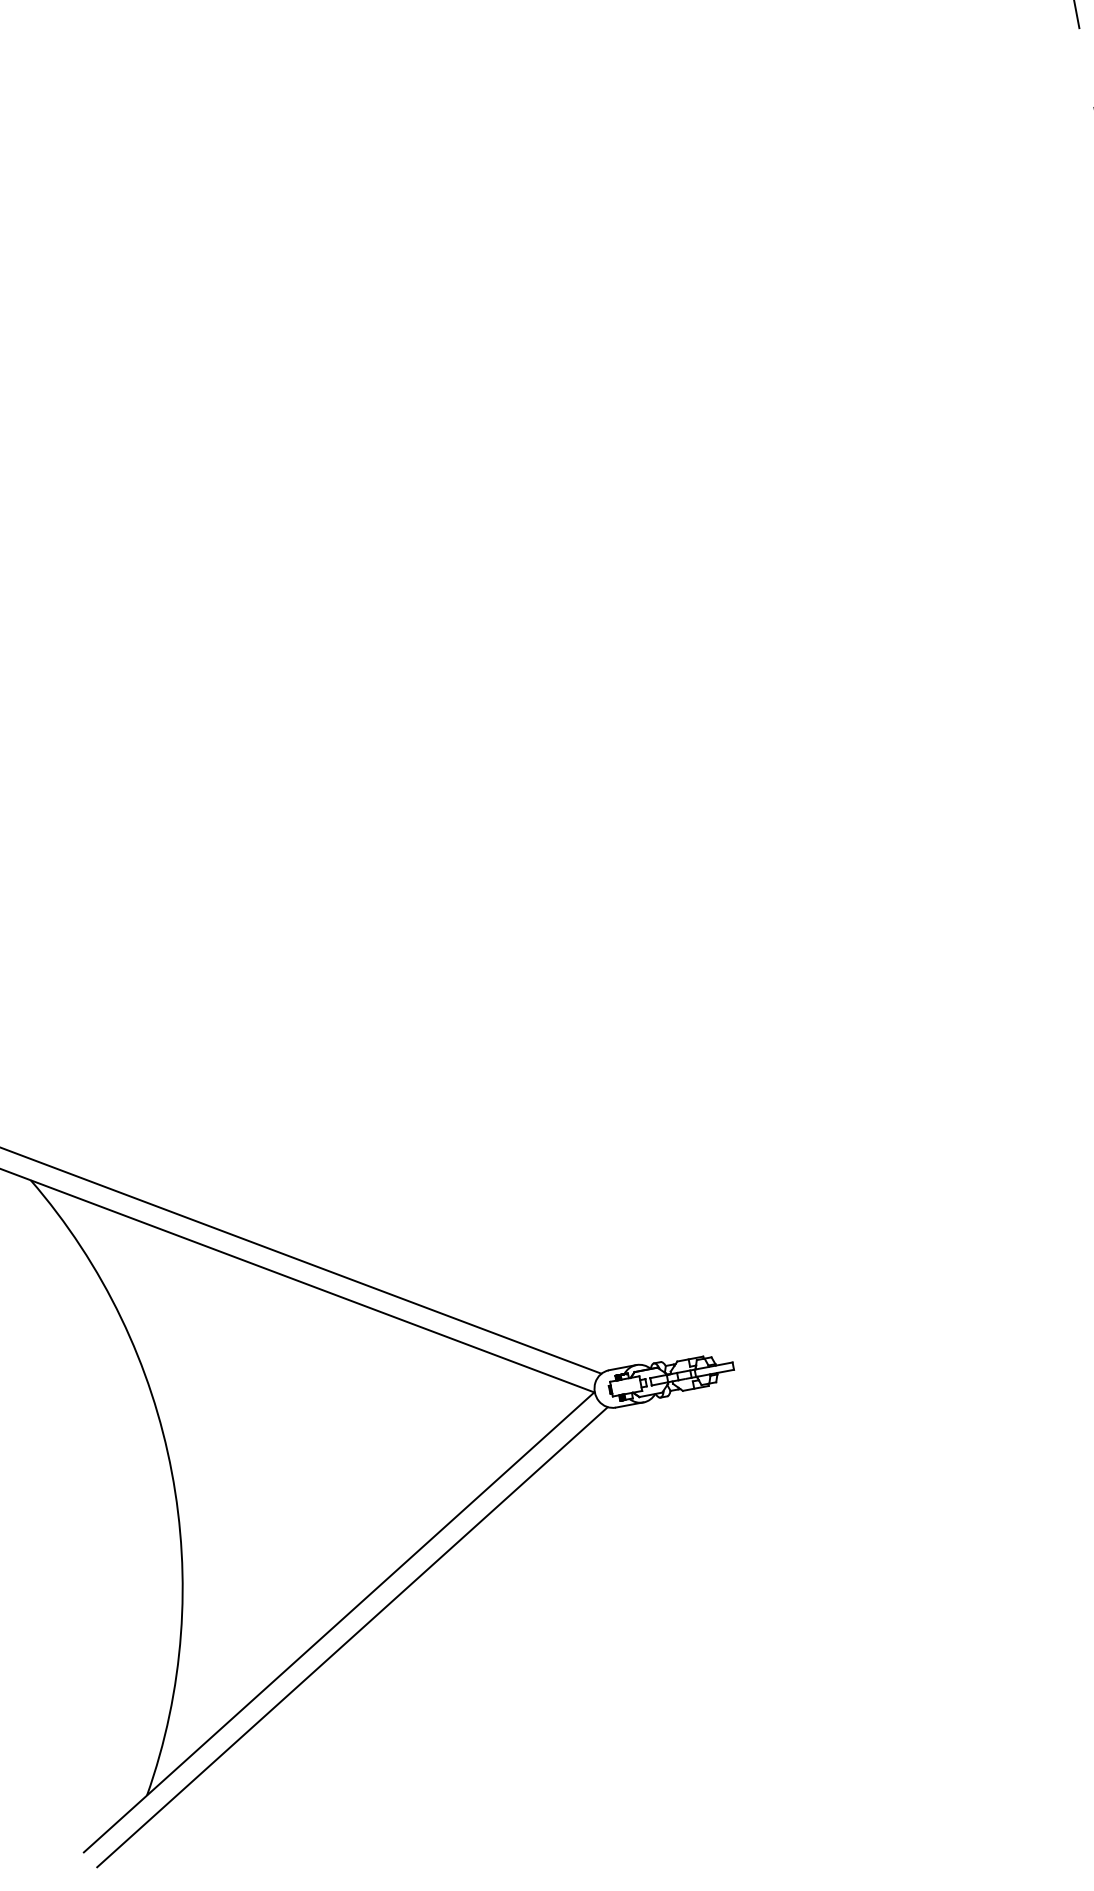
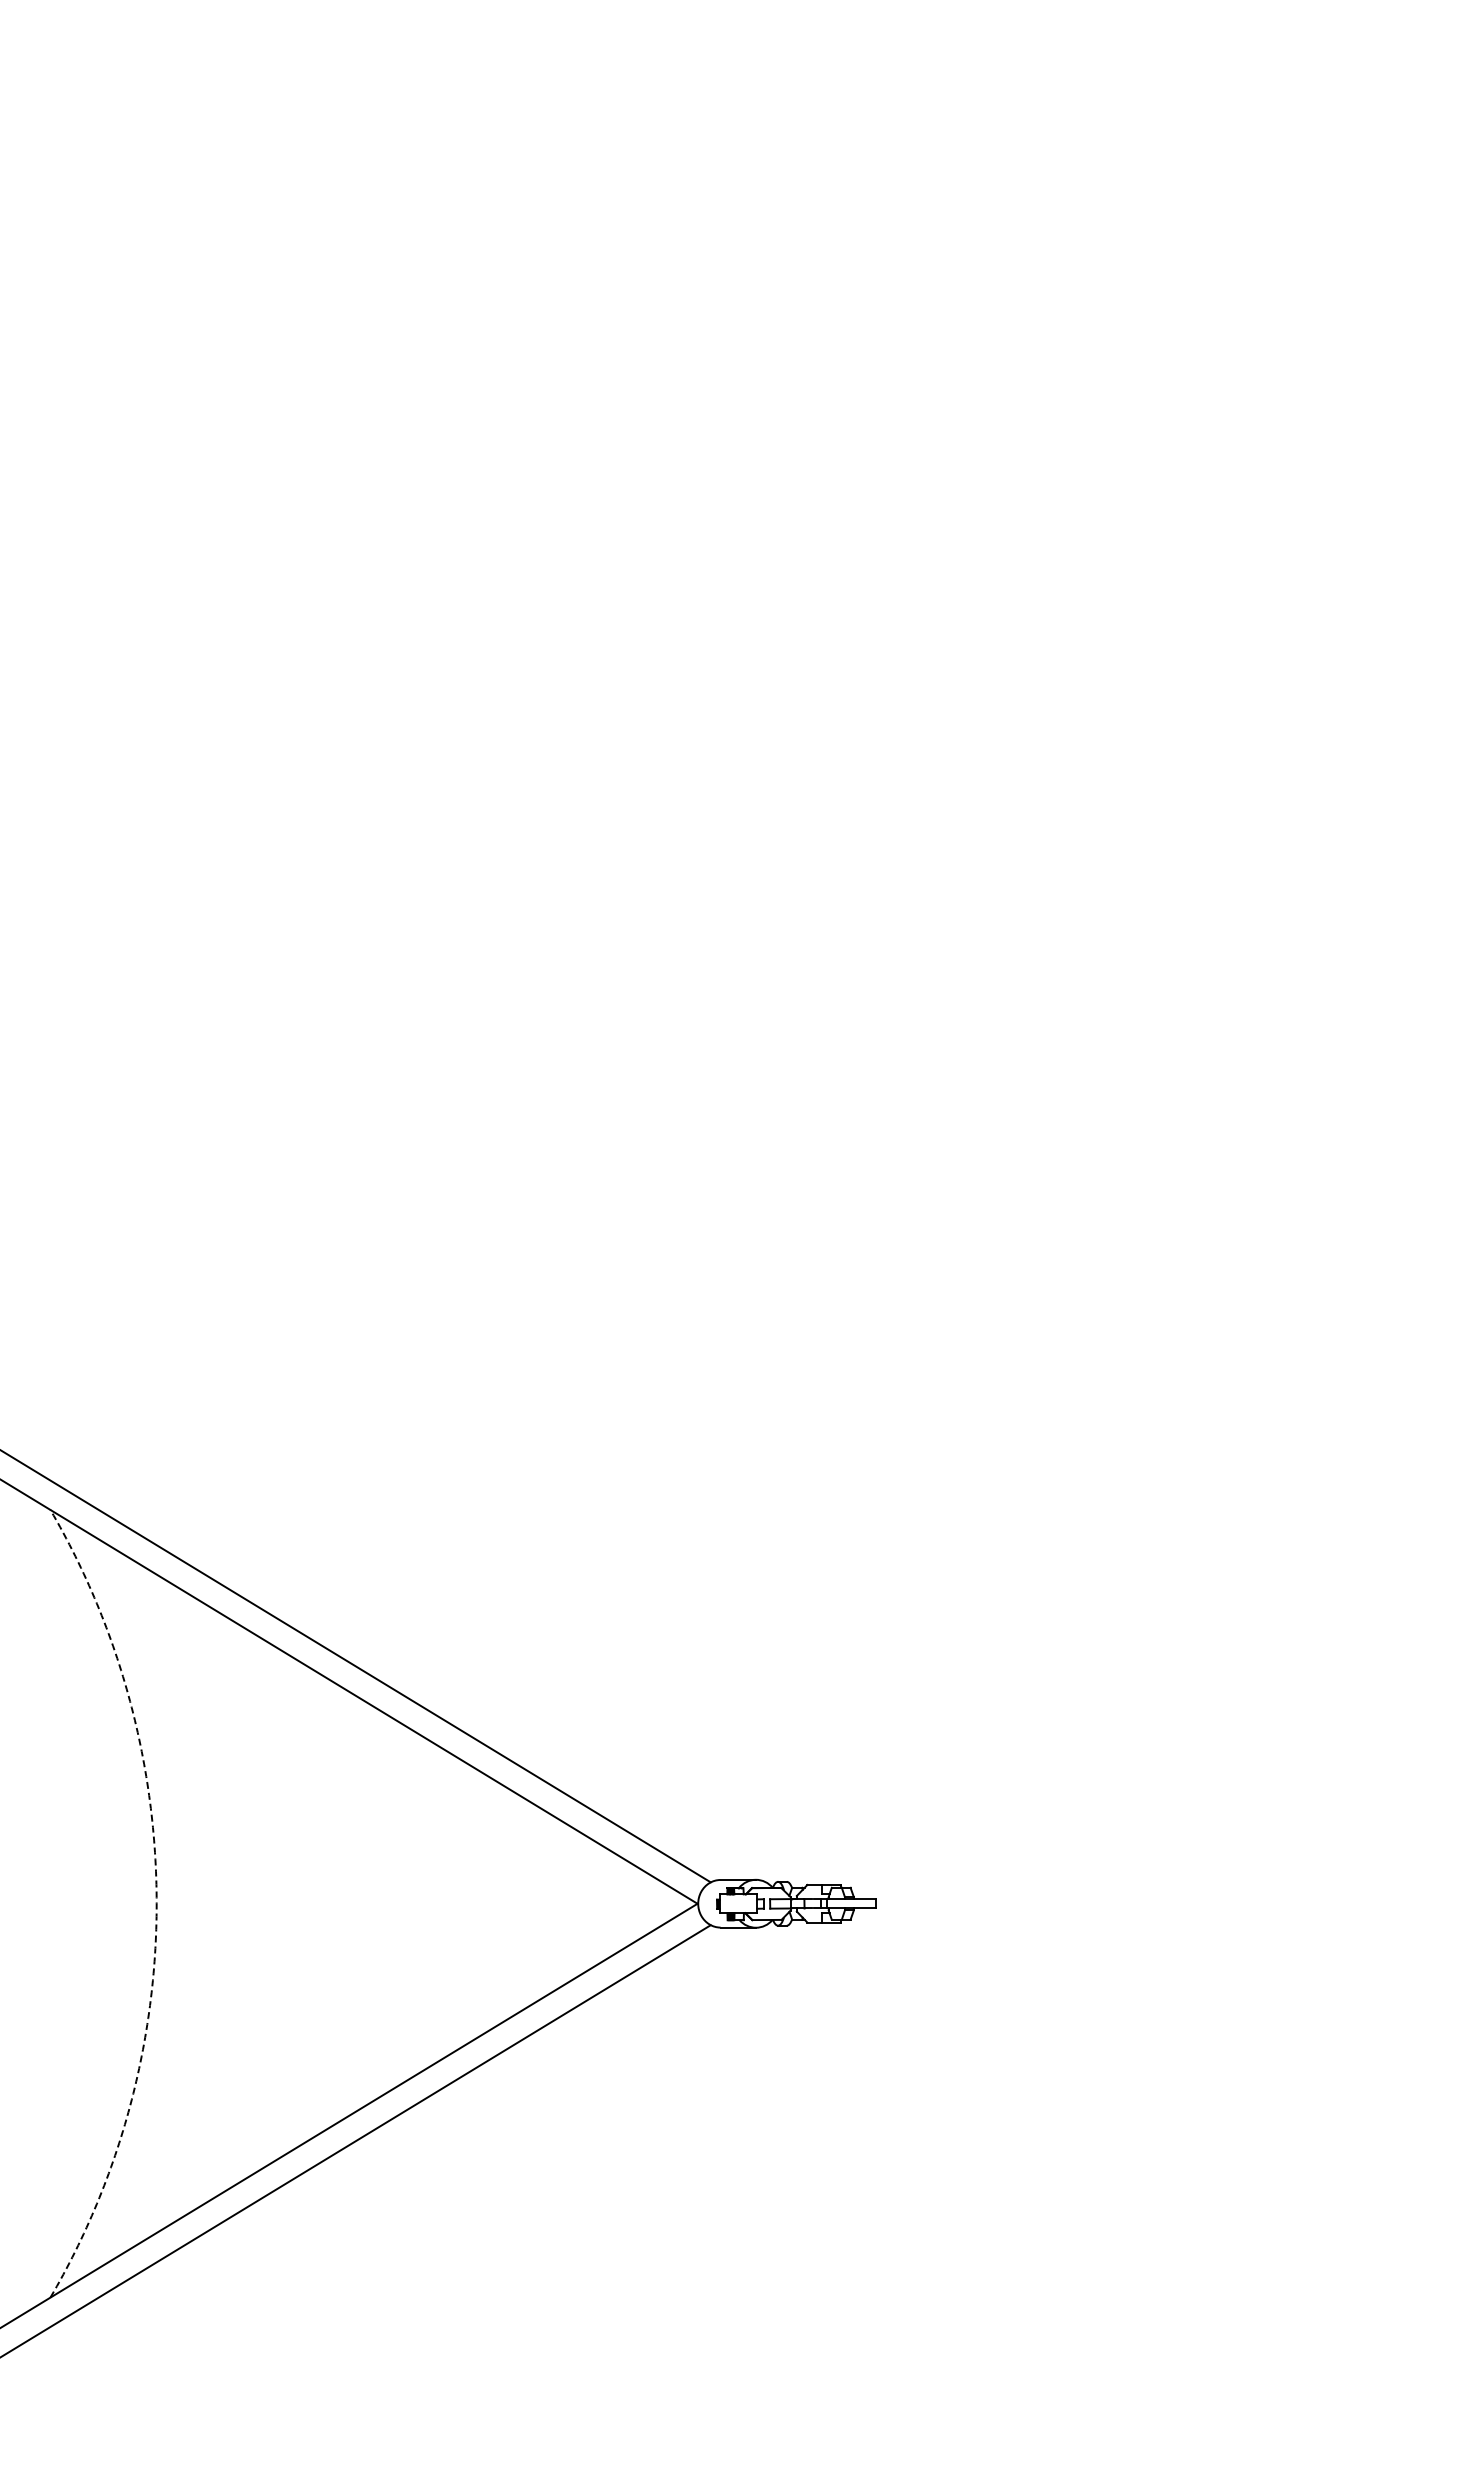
arc: (171, 1472) -> (156, 1903), solid -> dashed

